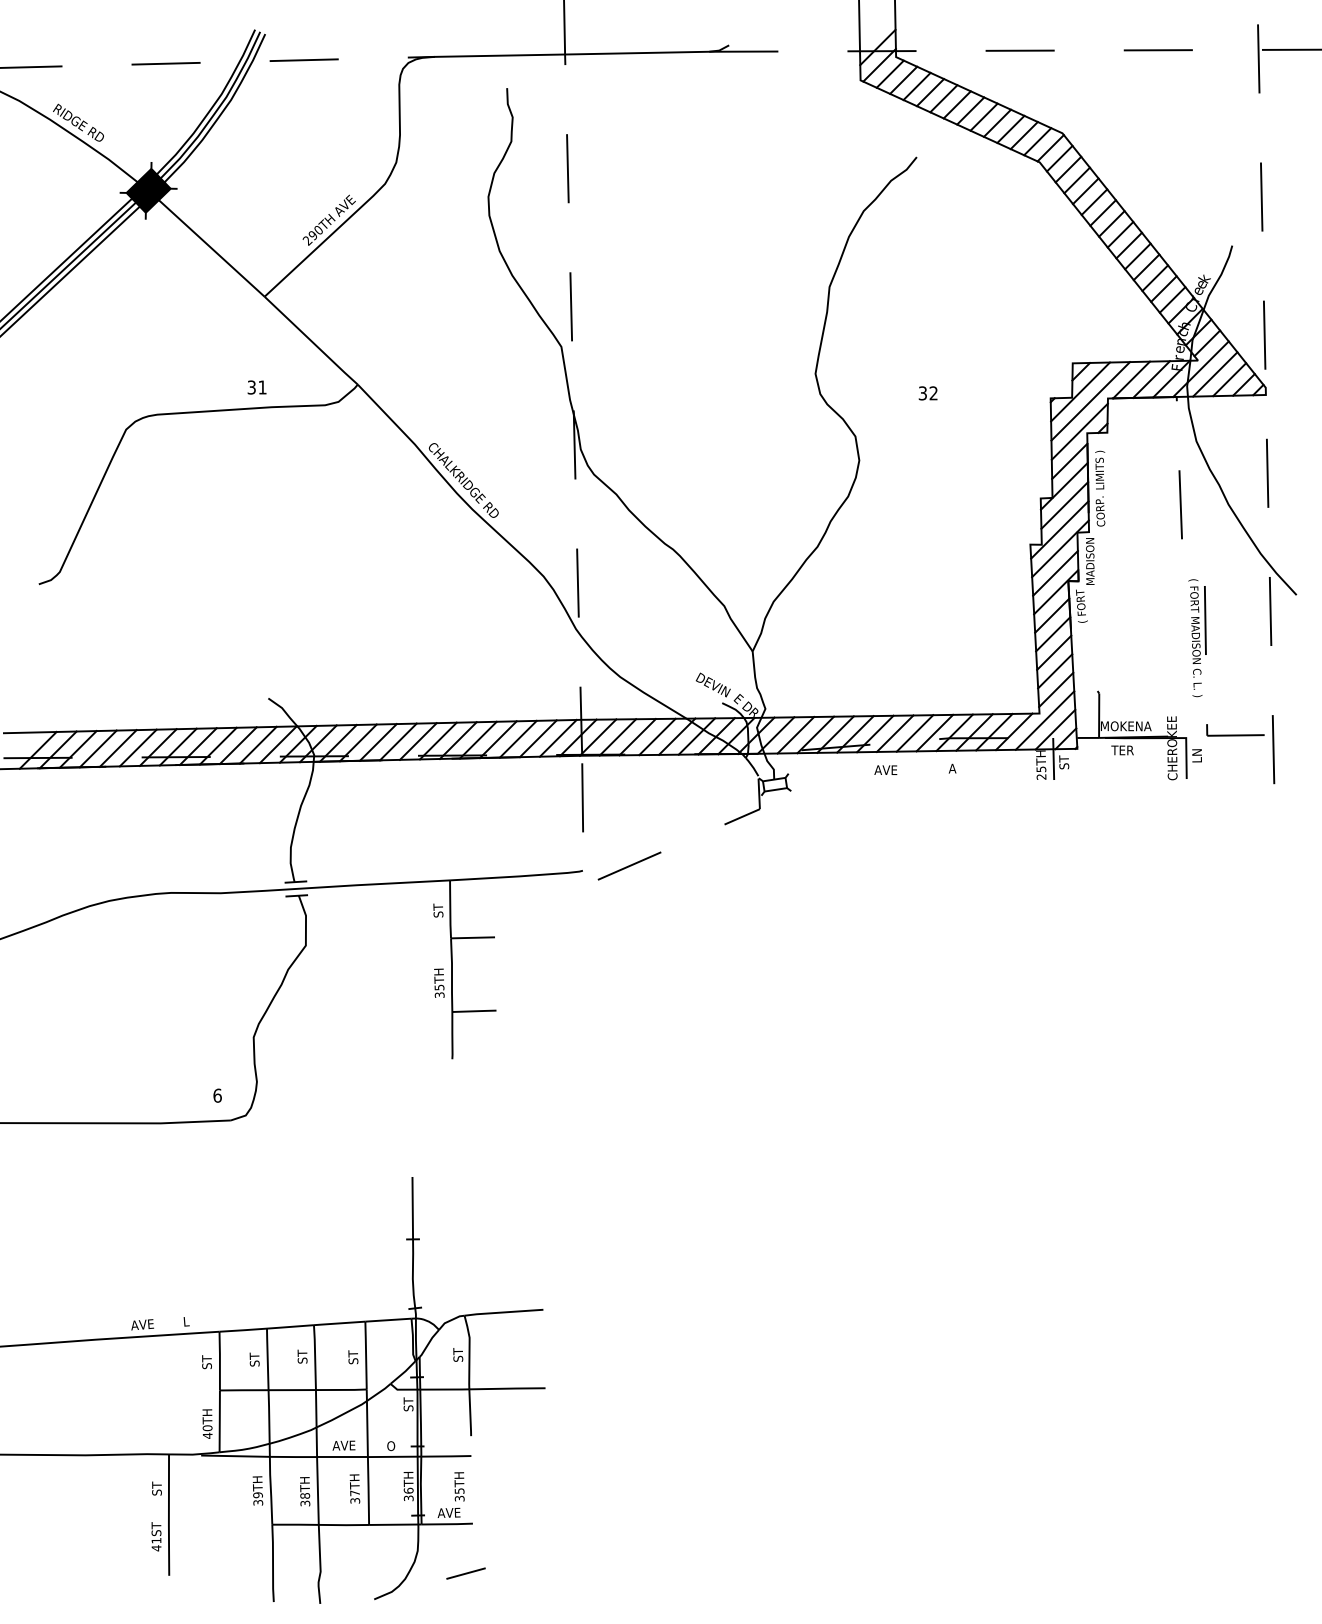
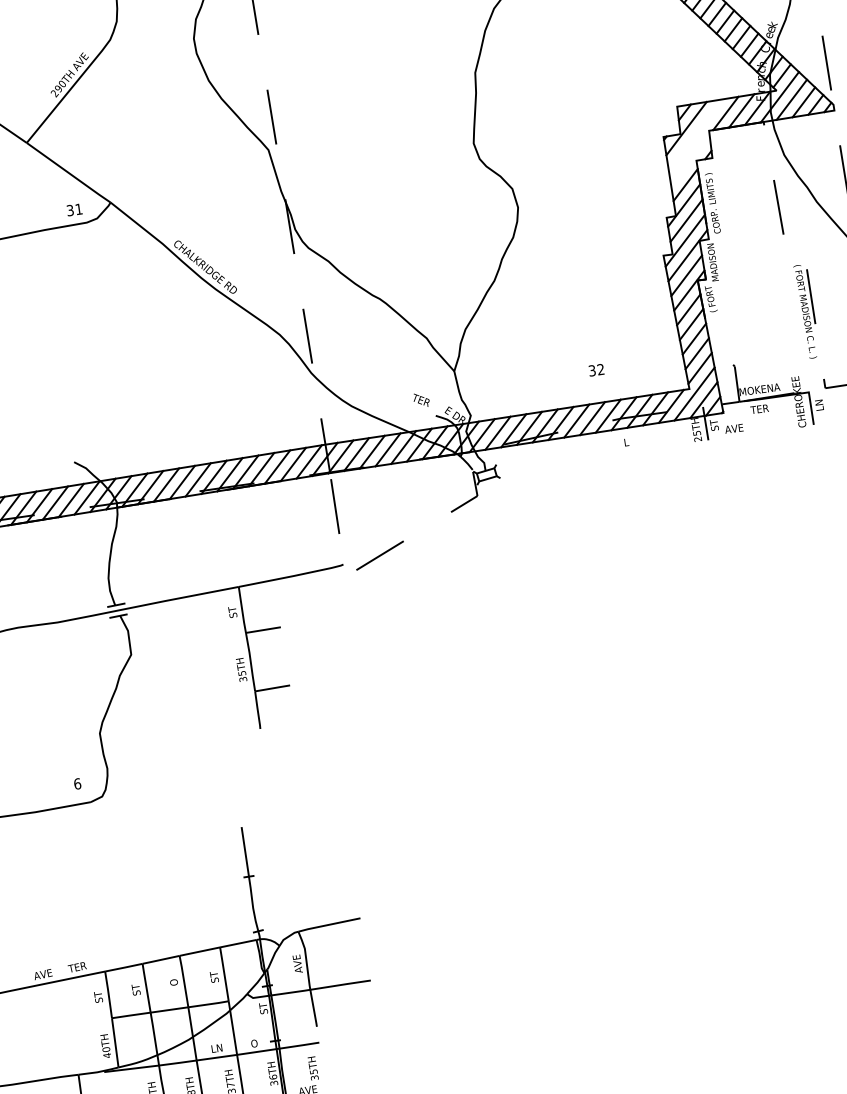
text: (256, 387) -> (74, 209), moved
text: (927, 393) -> (595, 370), moved
line: (1090, 401) -> (695, 135), removed
line: (1079, 431) -> (690, 160), removed
text: (712, 684) -> (426, 402), DEVIN -> TER
text: (952, 768) -> (626, 442), A -> L
text: (885, 769) -> (733, 428), moved
text: (185, 1321) -> (76, 967), L -> TER
text: (458, 1355) -> (297, 964), ST -> AVE
text: (302, 1356) -> (173, 982), ST -> O
text: (343, 1445) -> (216, 1048), AVE -> LN

